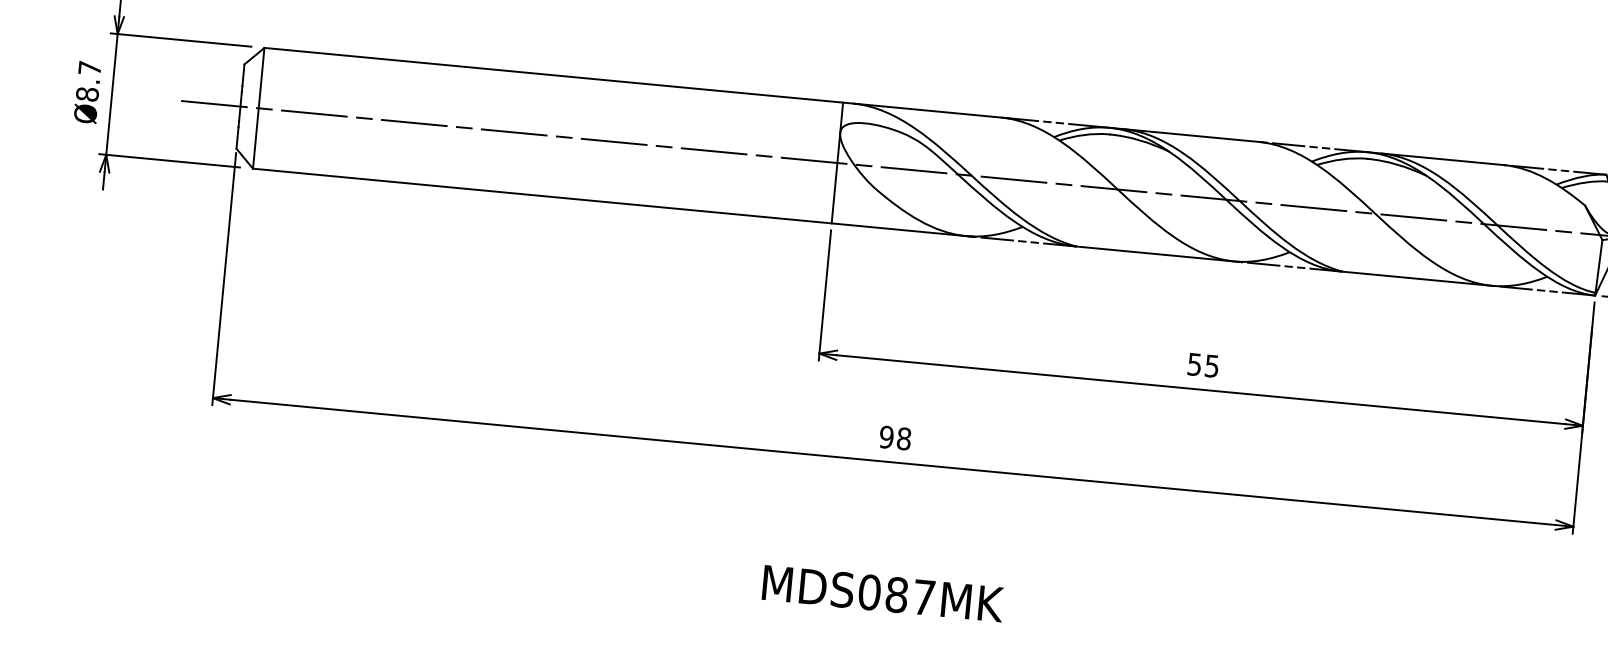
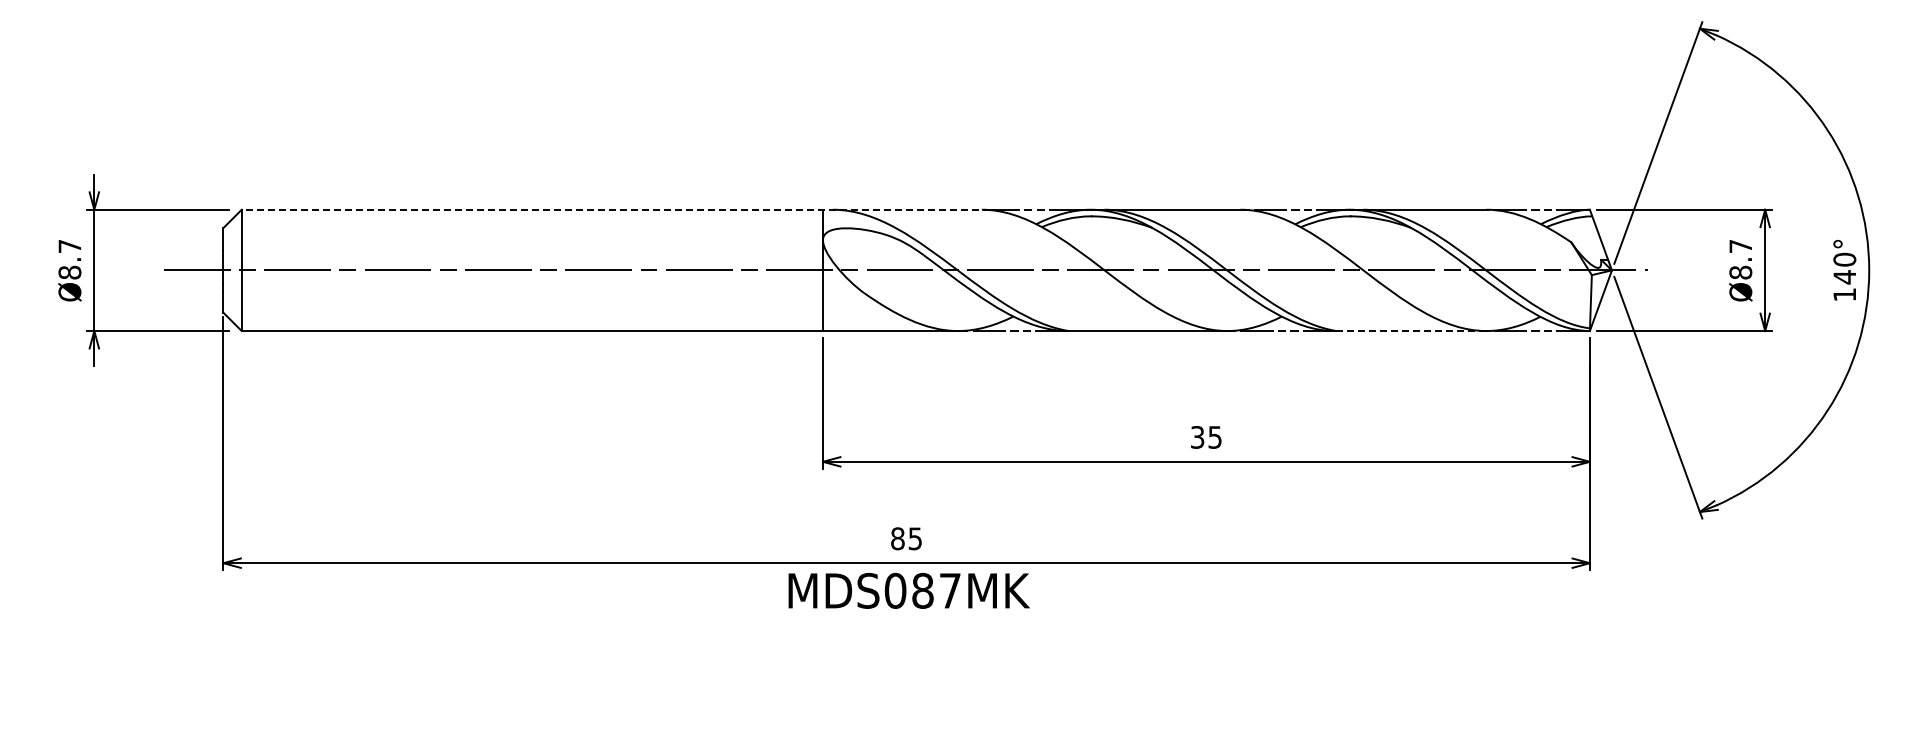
line: (636, 82) -> (615, 209), solid -> dashed
line: (1416, 279) -> (1410, 331), solid -> dashed
text: (1194, 364) -> (1197, 437), 55 -> 35
text: (895, 437) -> (906, 538), 98 -> 85
text: (882, 593) -> (908, 590), moved

